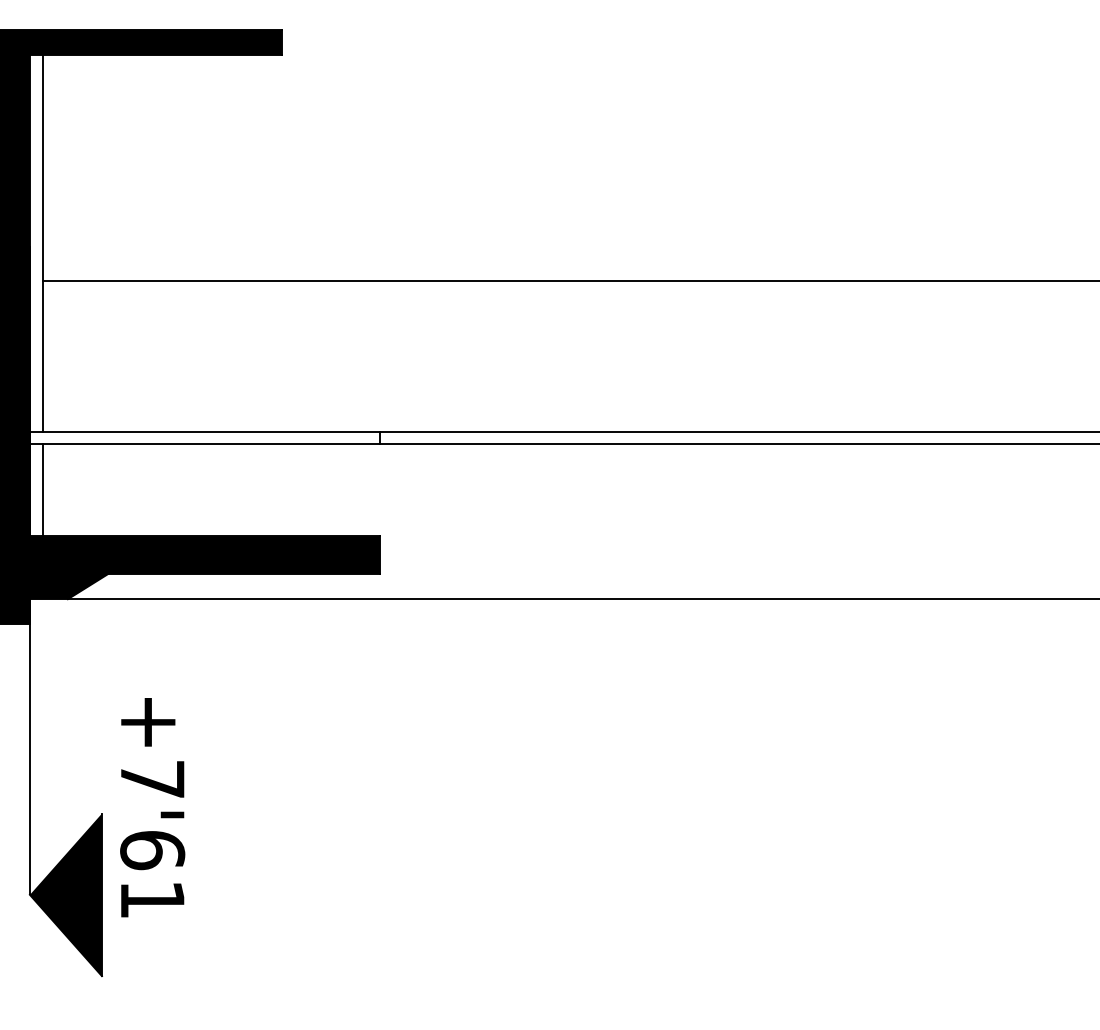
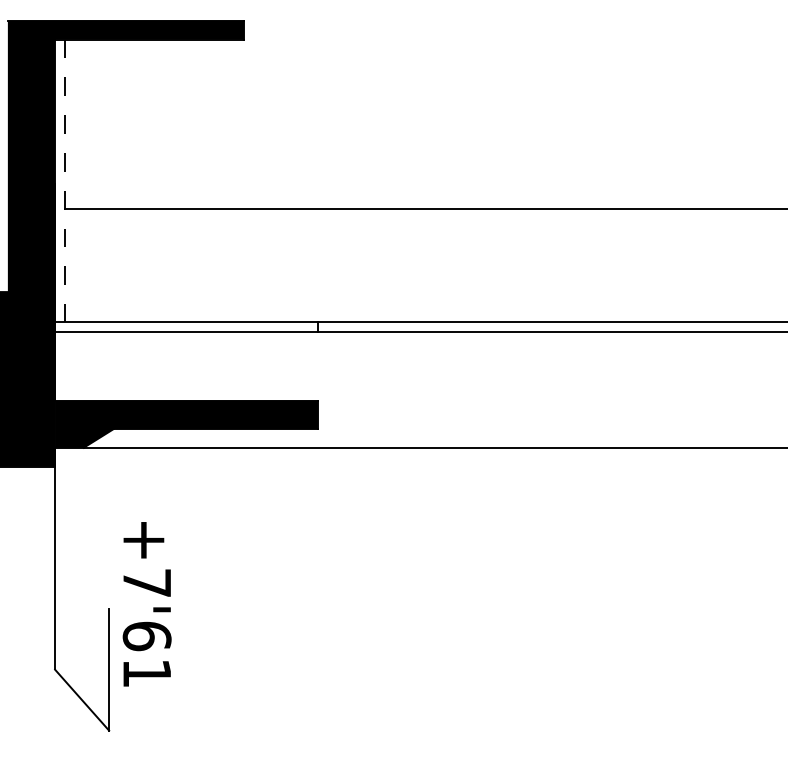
line: (42, 243) -> (64, 181), solid -> dashed
line: (42, 490) -> (64, 366), removed
fill: (65, 894) -> (81, 669), removed

